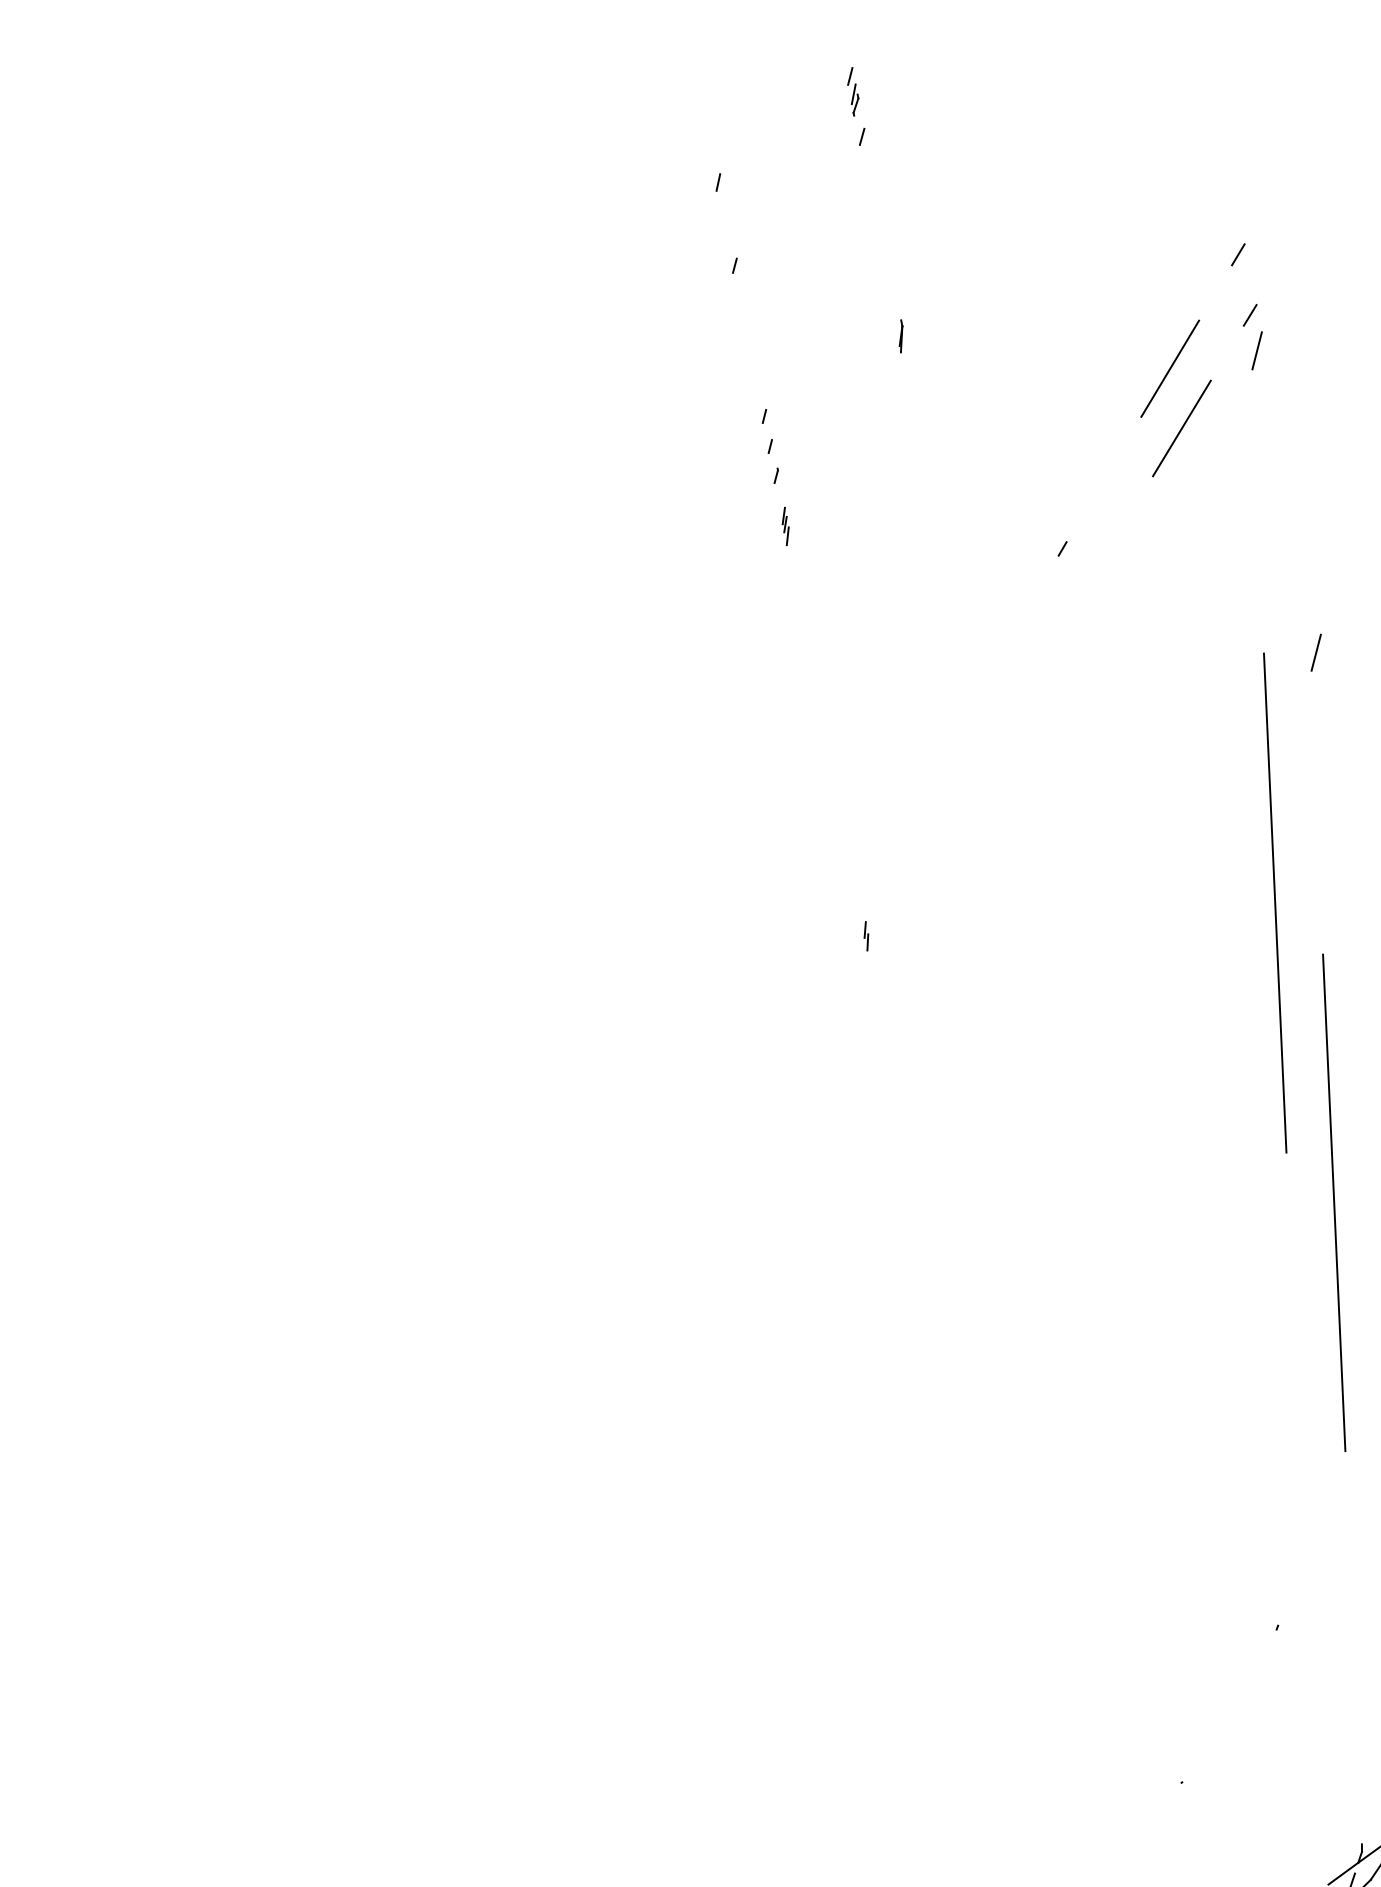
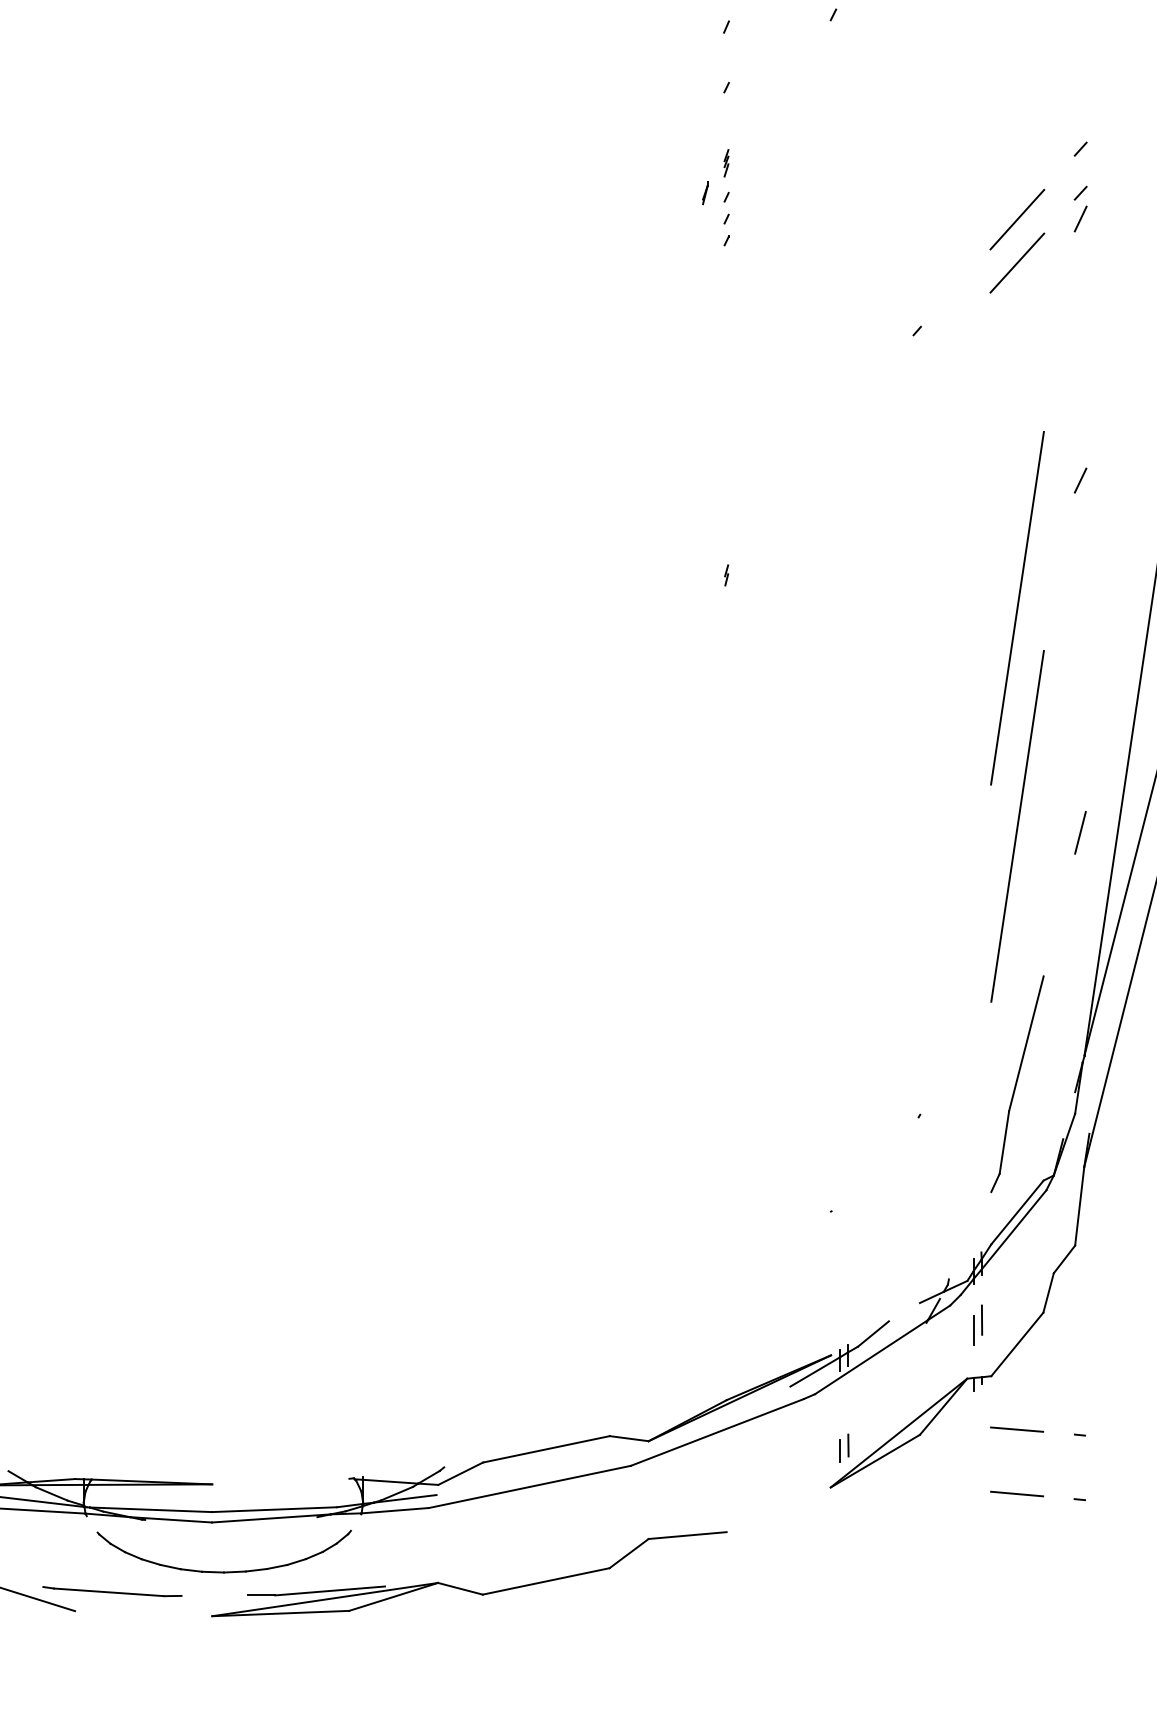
line: (901, 337) -> (705, 193), moved
part: (785, 526) -> (726, 163), moved
line: (1316, 652) -> (1080, 480), moved

